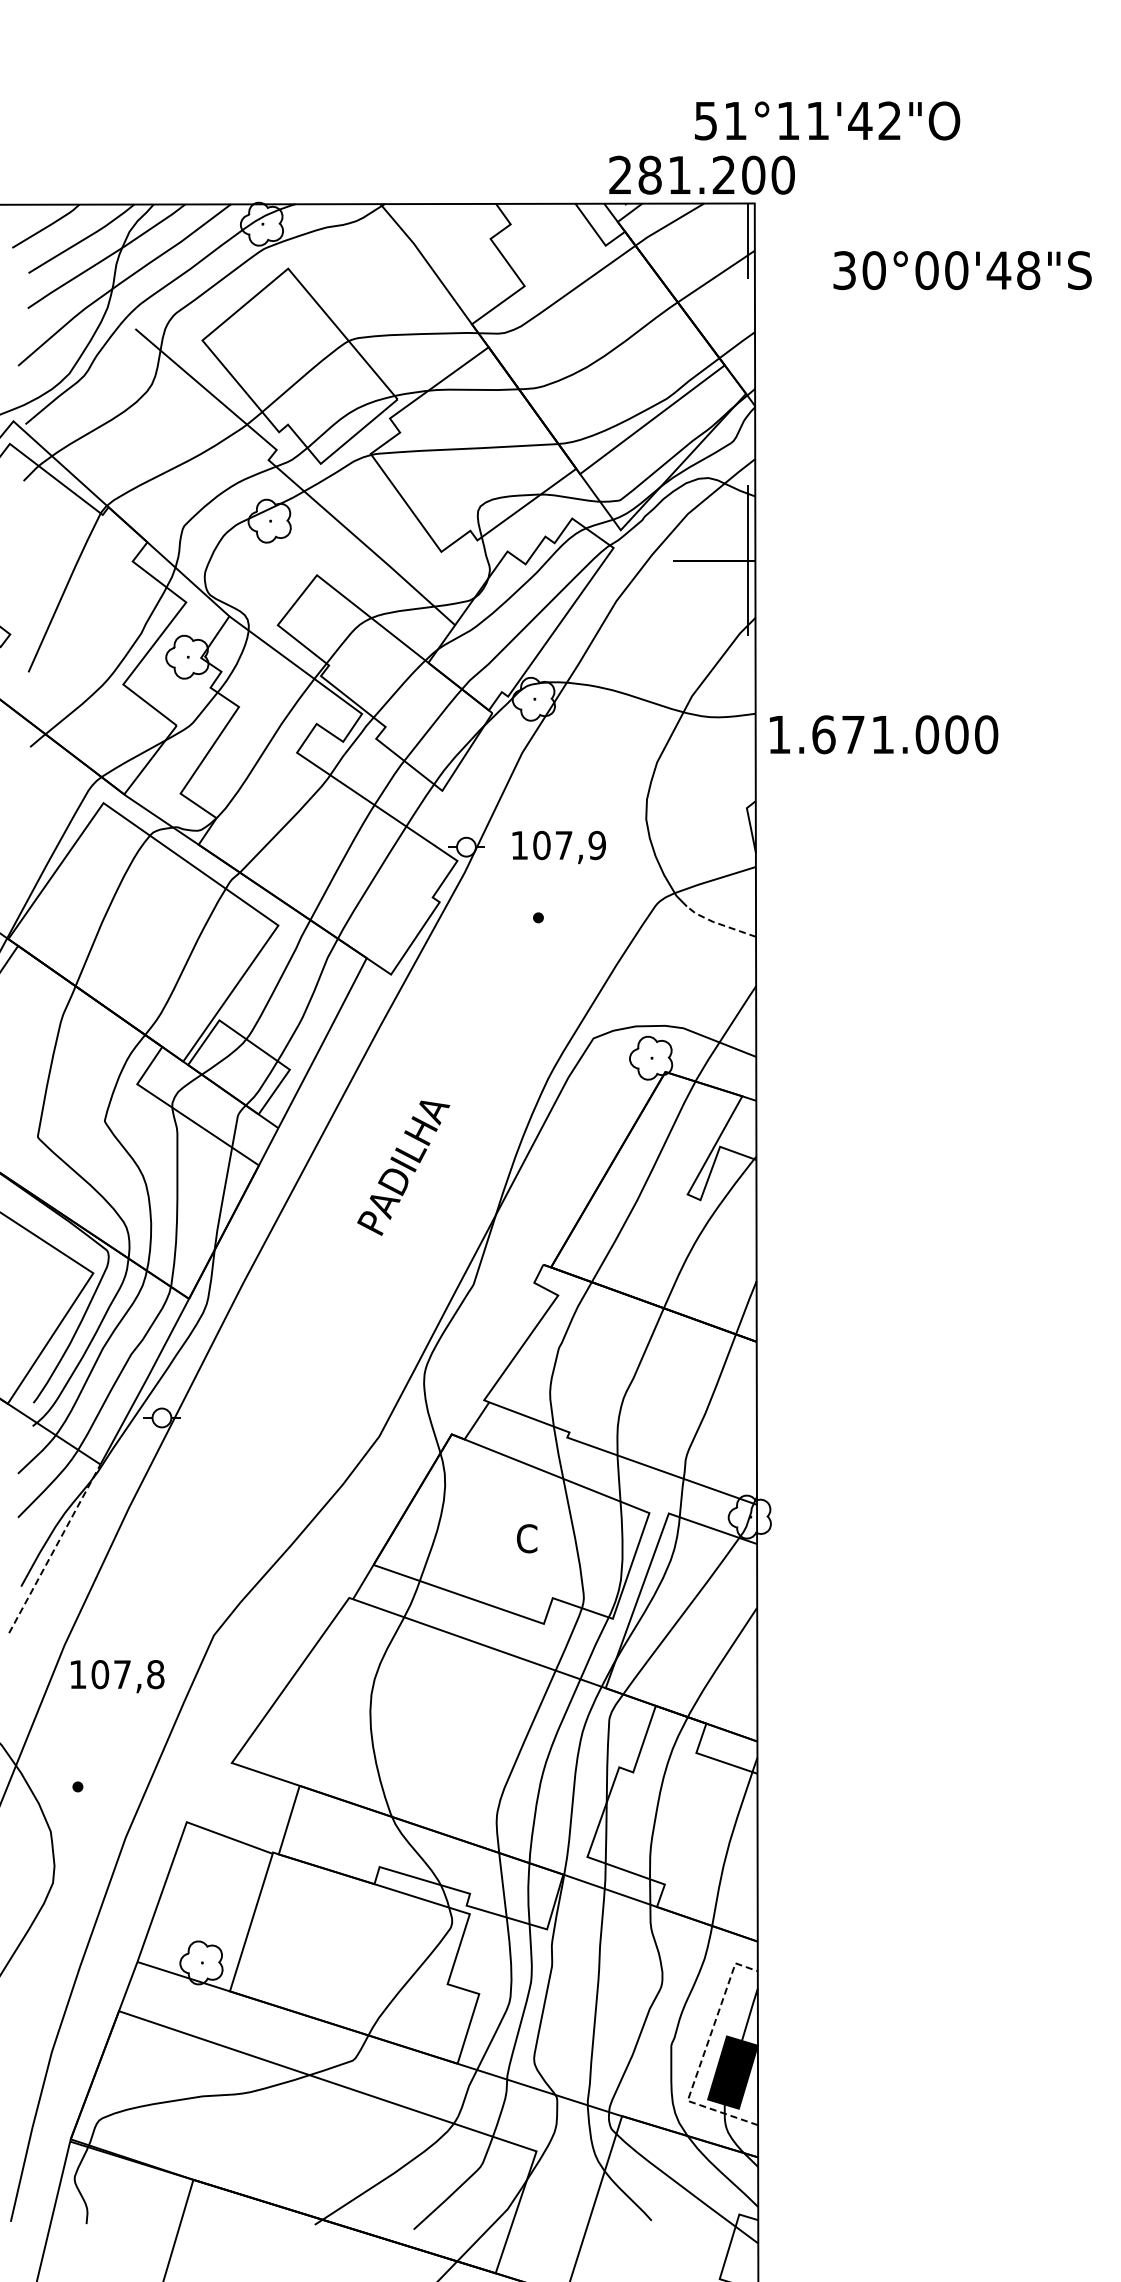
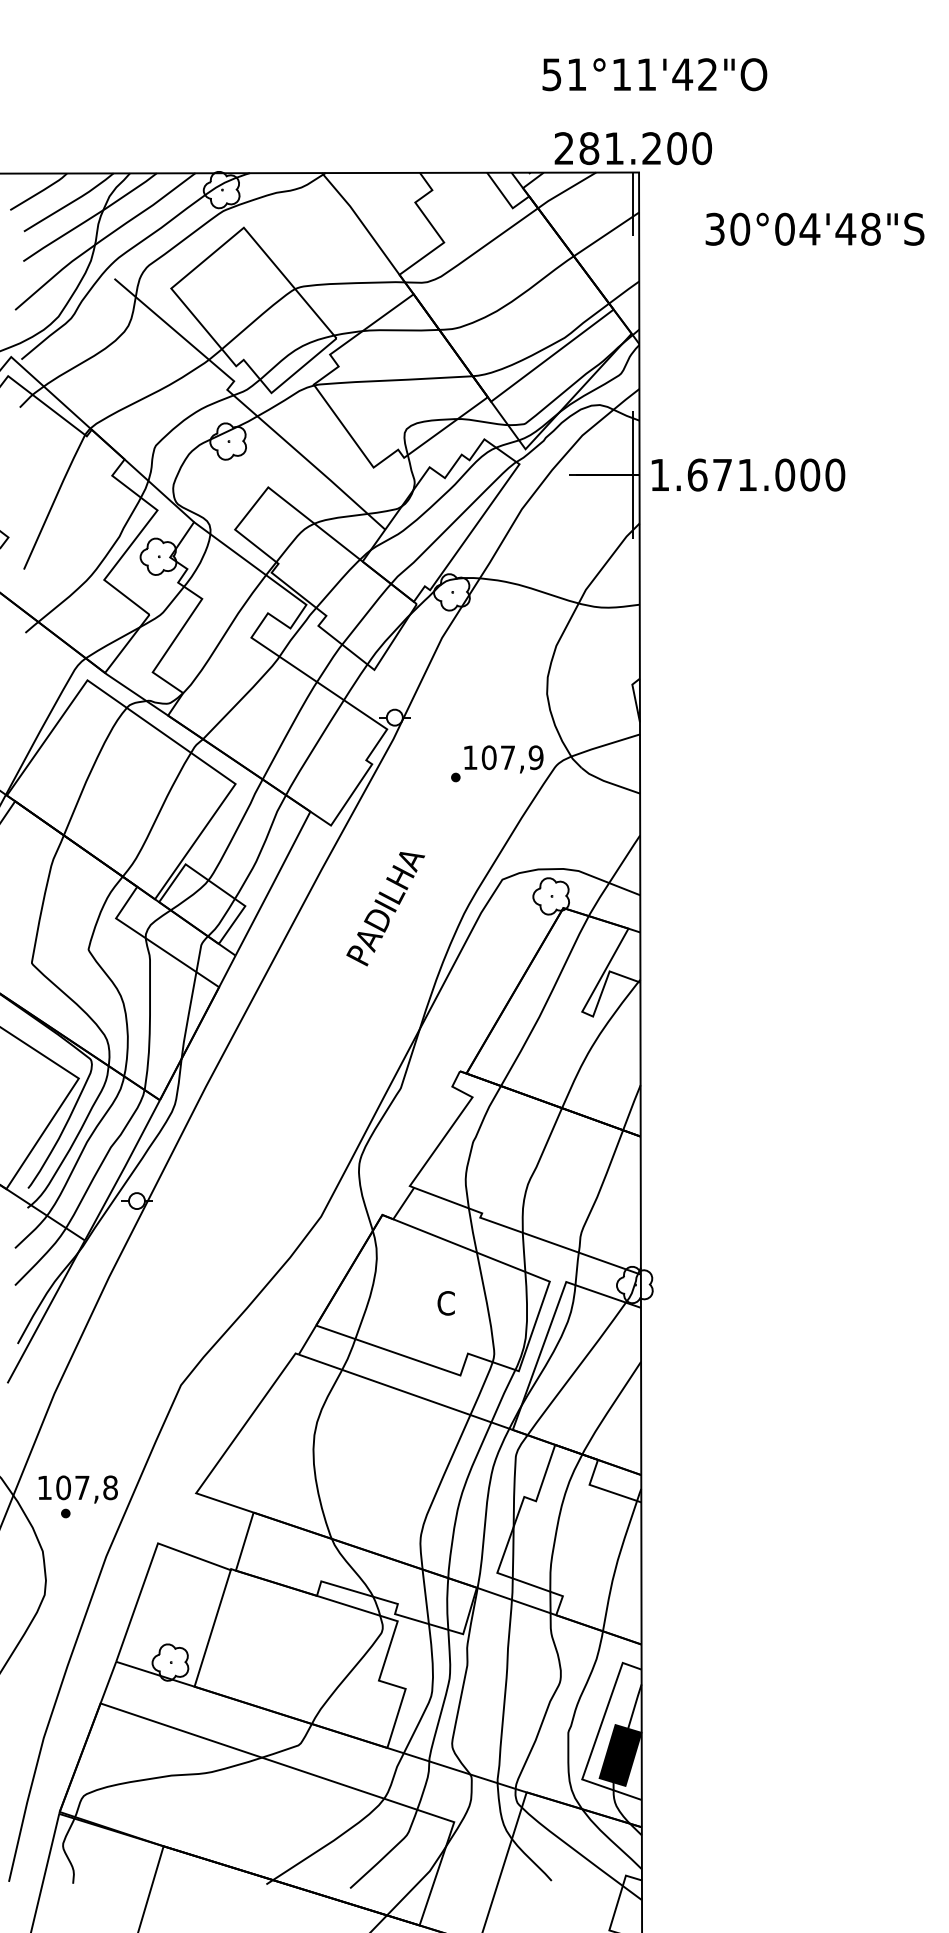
text: (827, 120) -> (654, 74), moved
text: (701, 174) -> (632, 147), moved
text: (956, 270) -> (809, 229), 30°00'48"S -> 30°04'48"S
text: (884, 734) -> (748, 474), moved
text: (558, 847) -> (503, 759), moved
line: (718, 923) -> (608, 782), dashed -> solid
text: (403, 1167) -> (385, 908), moved
line: (54, 1548) -> (45, 1311), dashed -> solid
text: (117, 1676) -> (78, 1489), moved
line: (703, 2055) -> (595, 1740), dashed -> solid

